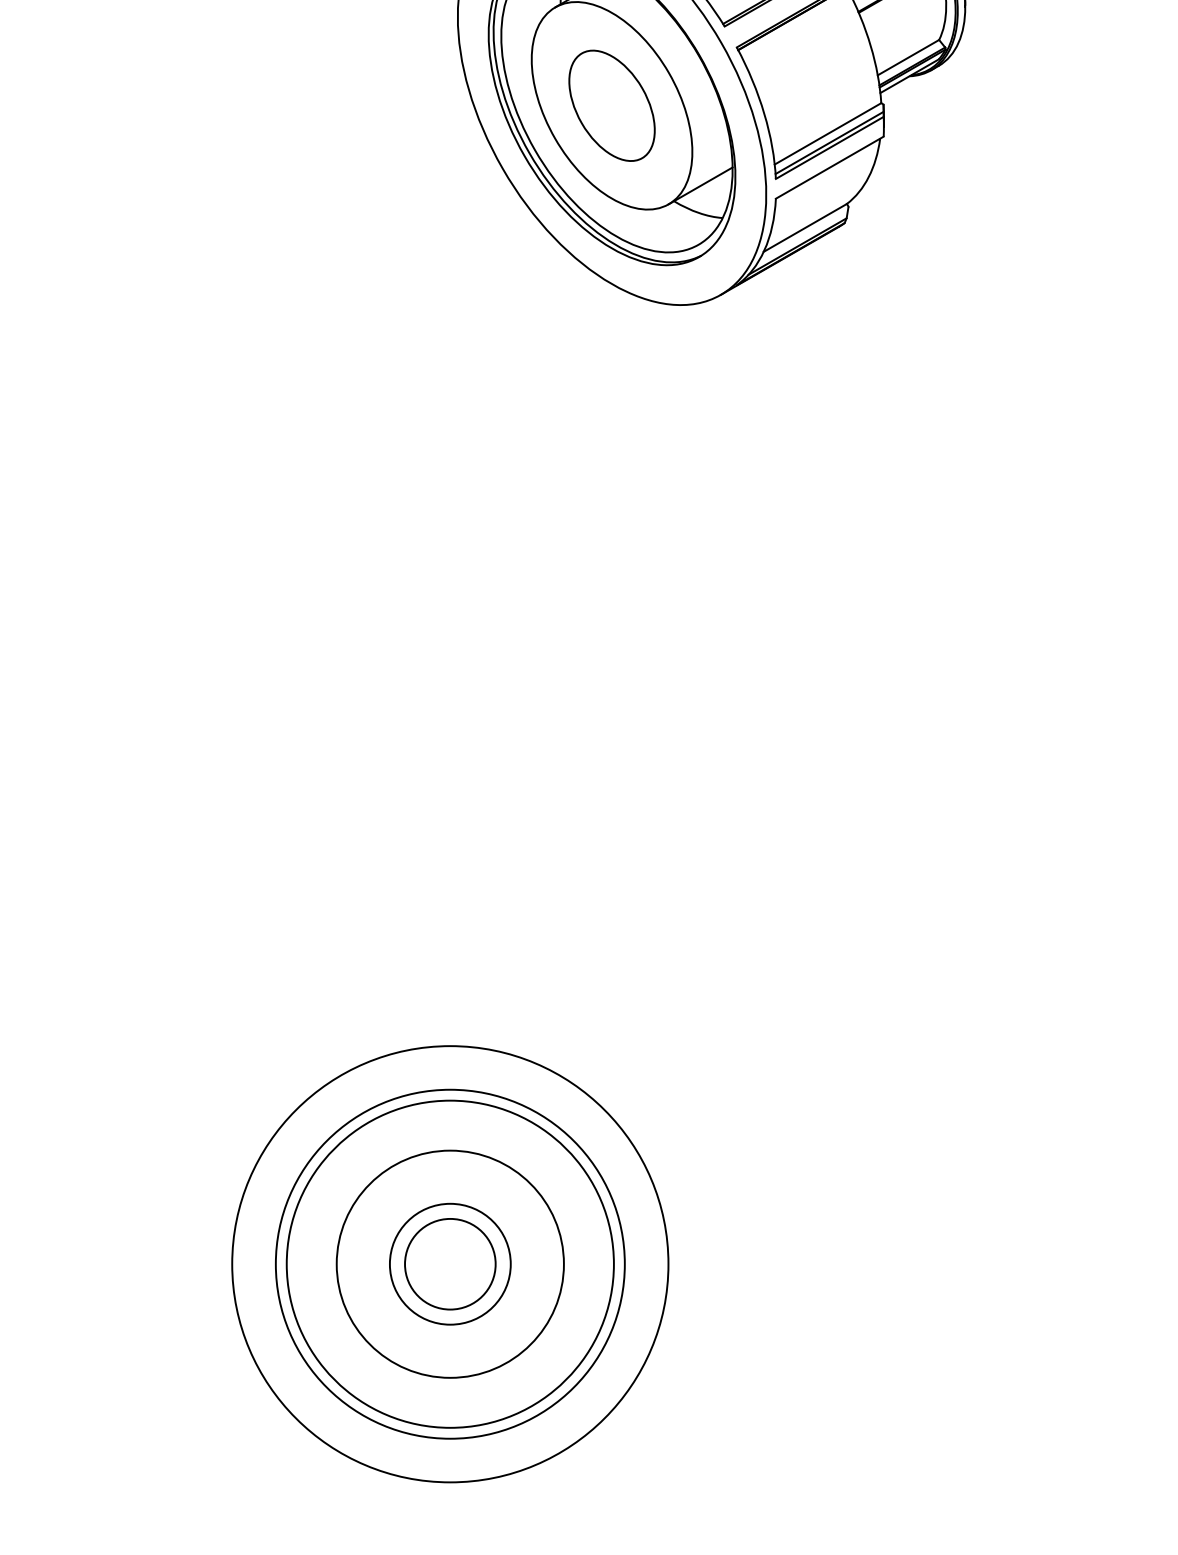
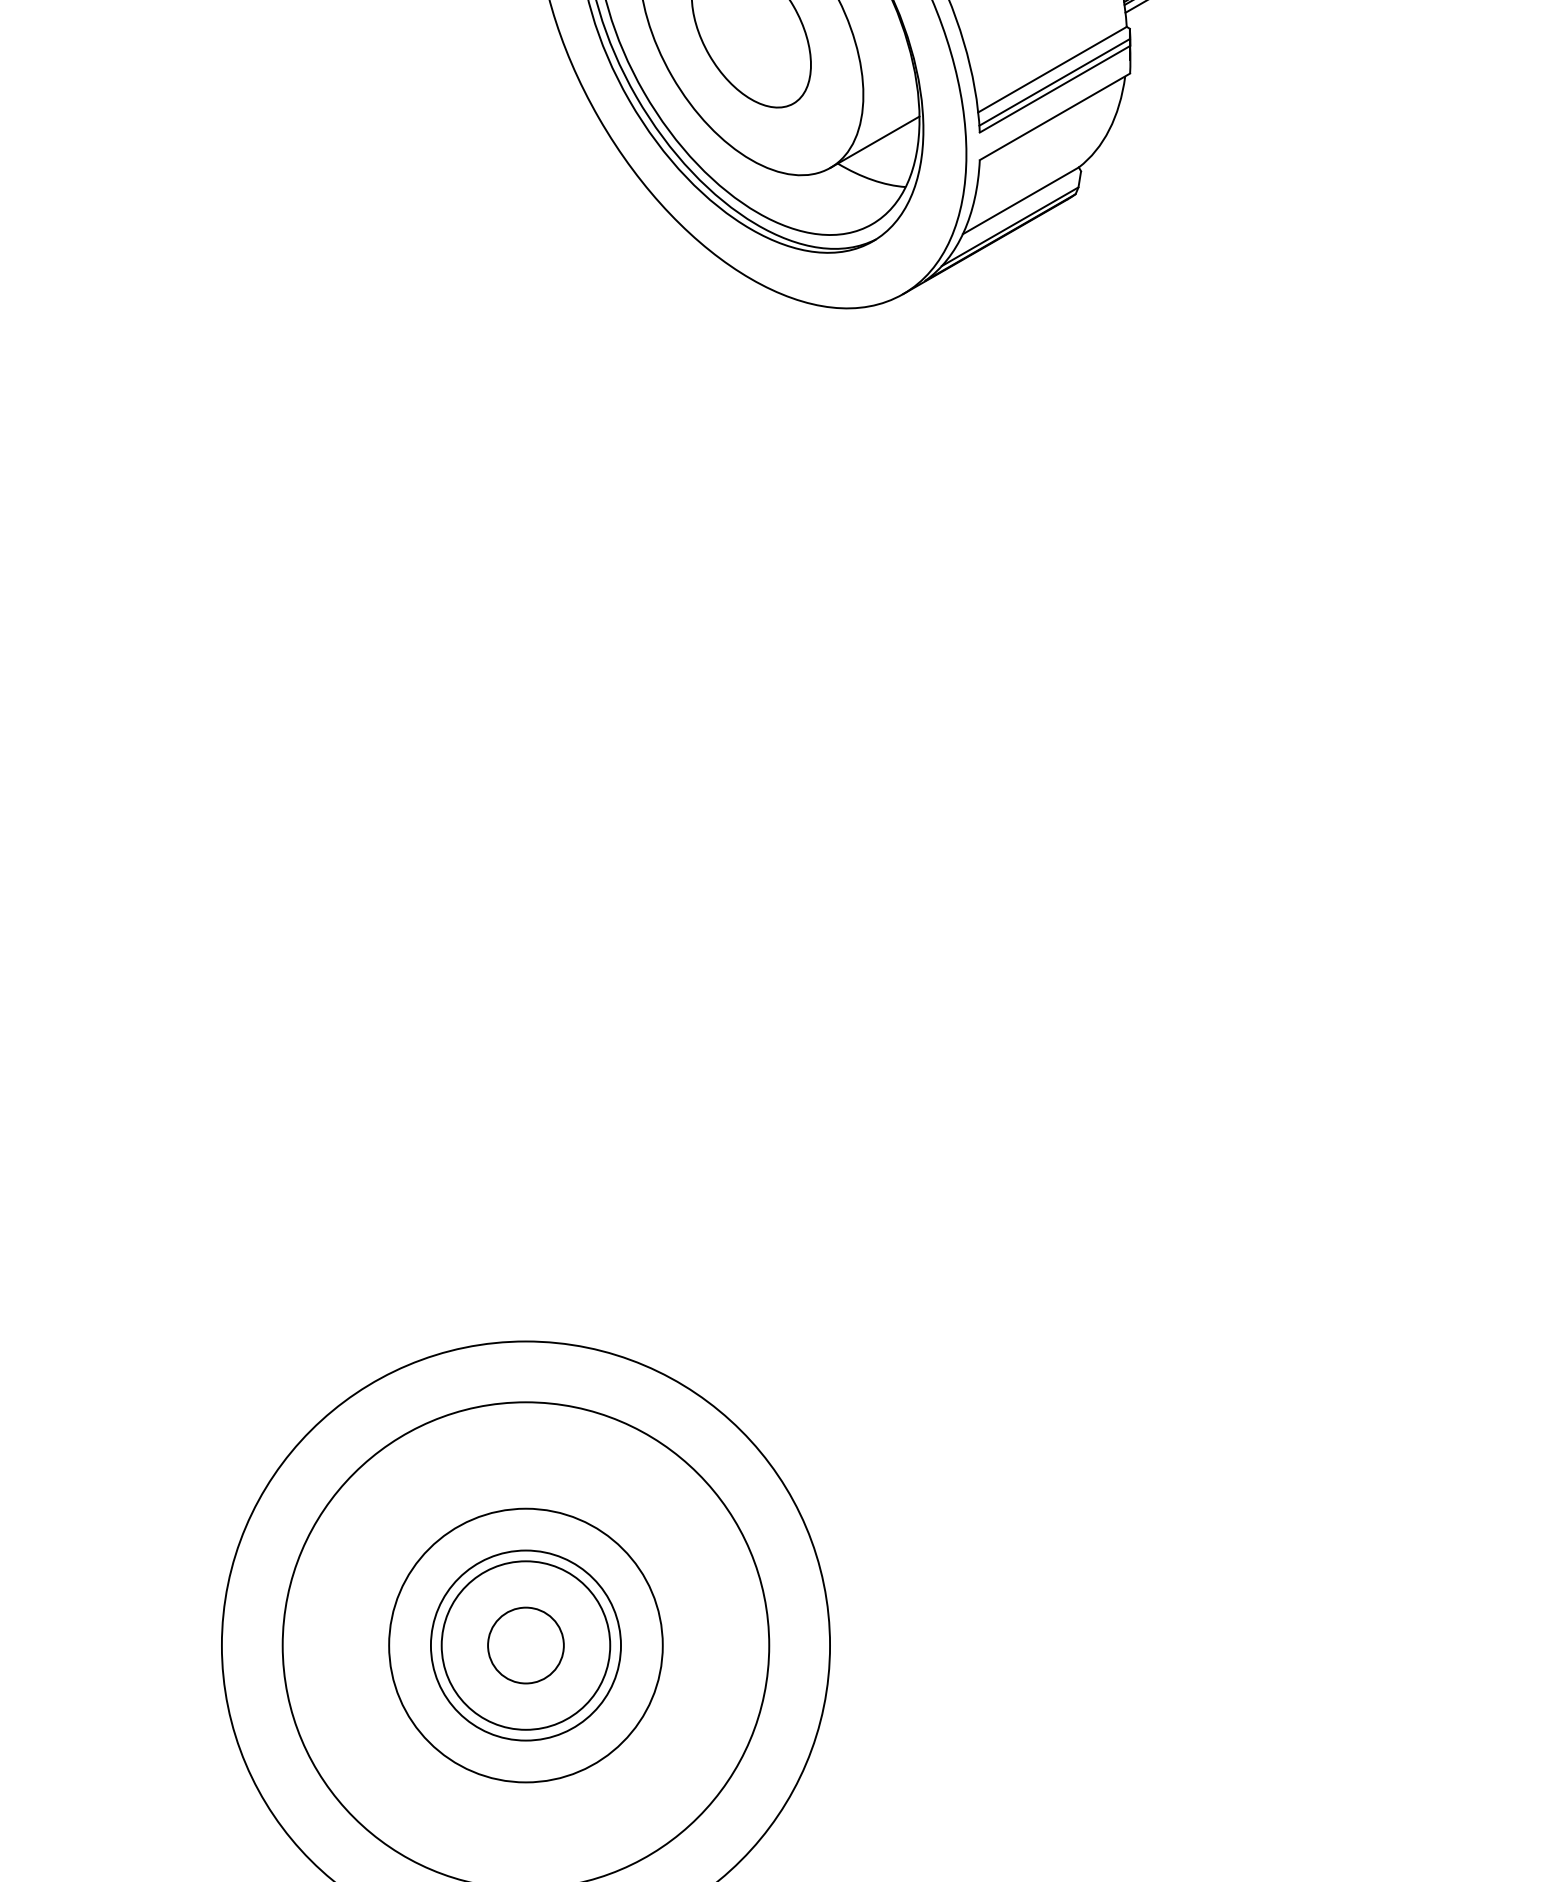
circle: (449, 1263) -> (524, 1644), size x0.6
circle: (449, 1263) -> (524, 1644), size x0.6
circle: (450, 1263) -> (526, 1644), size x0.6

